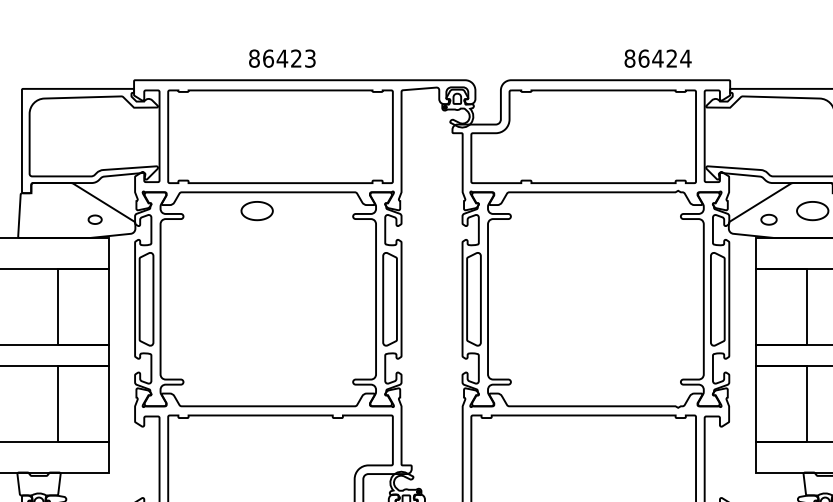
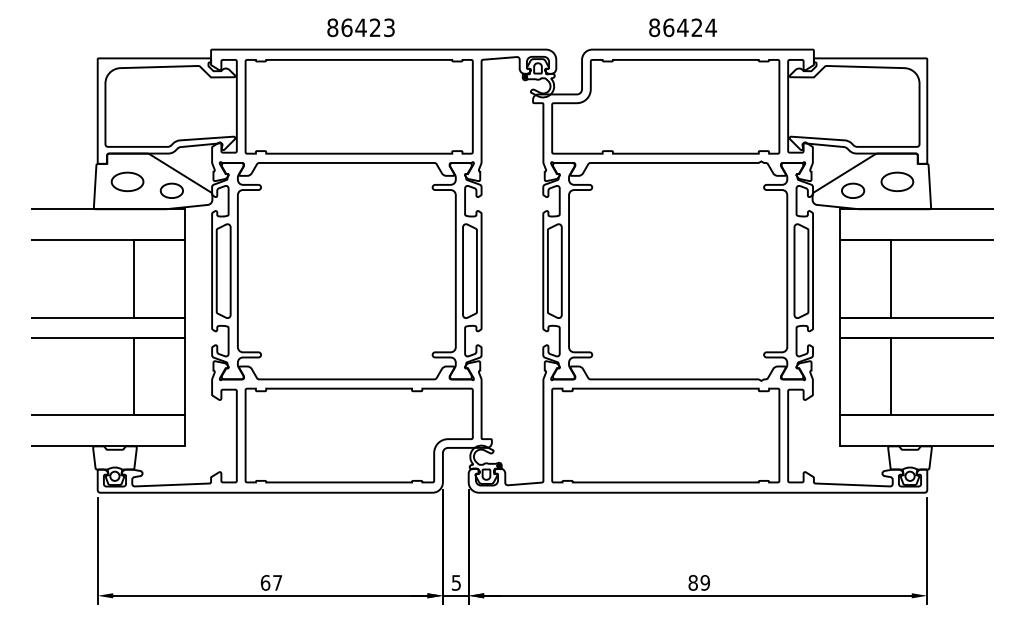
text: (658, 58) -> (683, 27), moved
part: (257, 210) -> (127, 181), moved
part: (94, 219) -> (171, 190), size x1.67
part: (769, 219) -> (853, 190), size x1.43

